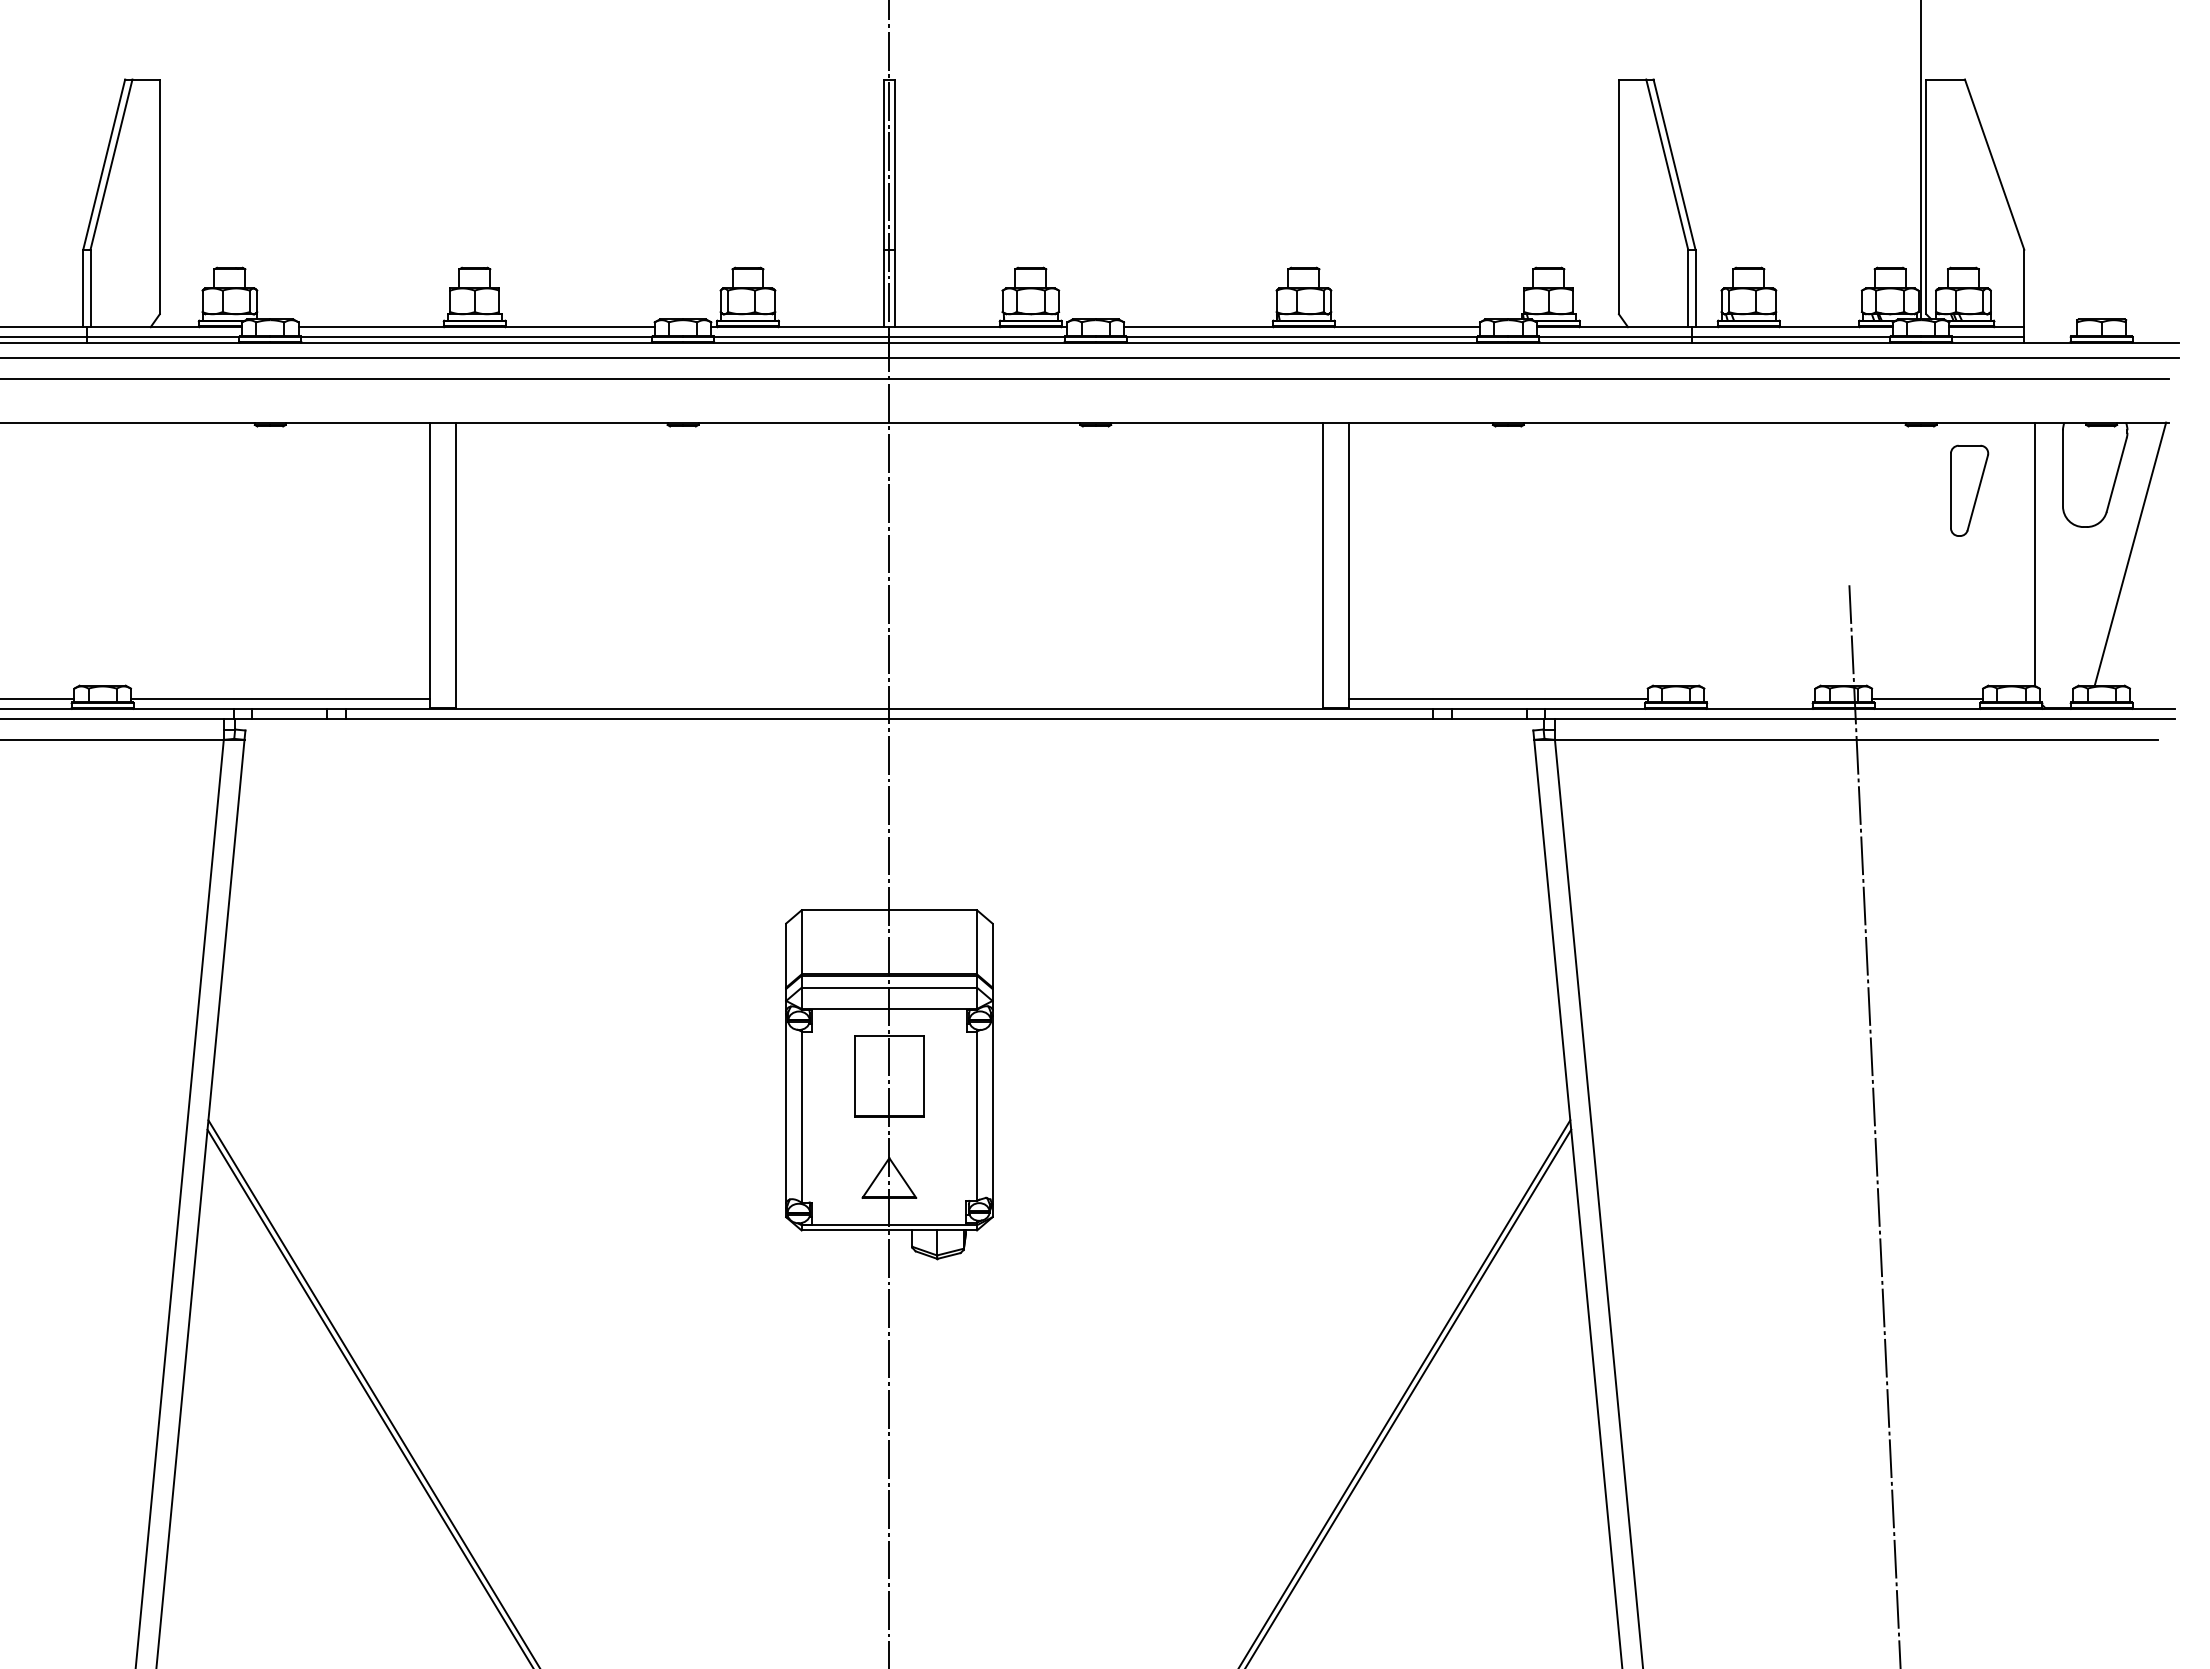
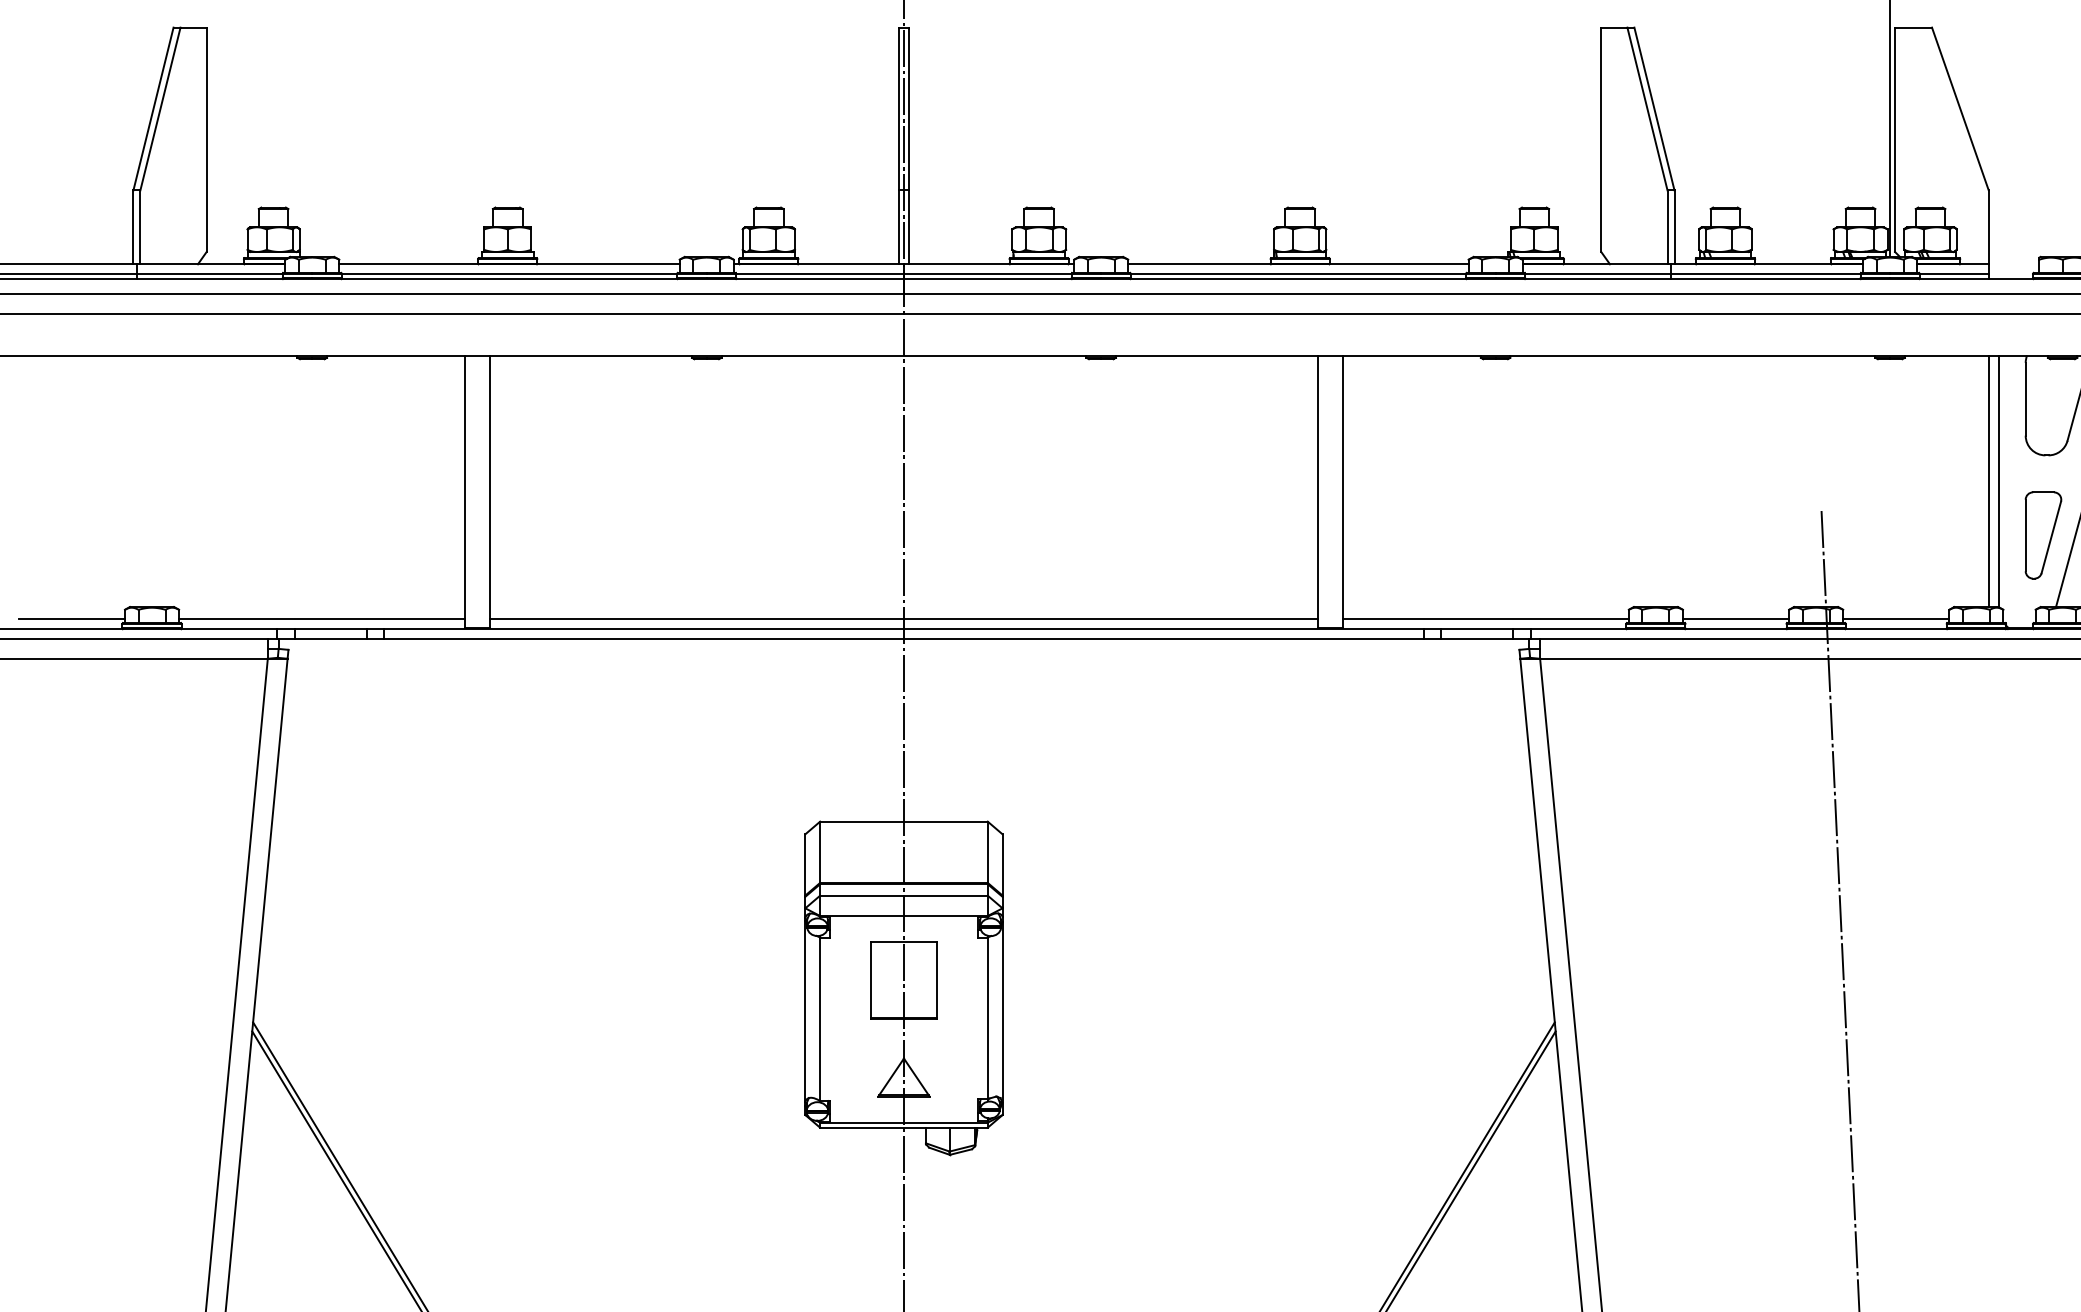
part: (1969, 490) -> (2043, 535), moved
line: (2024, 553) -> (1988, 480), added
line: (889, 698) -> (904, 619), added
line: (1759, 698) -> (1735, 619), added

